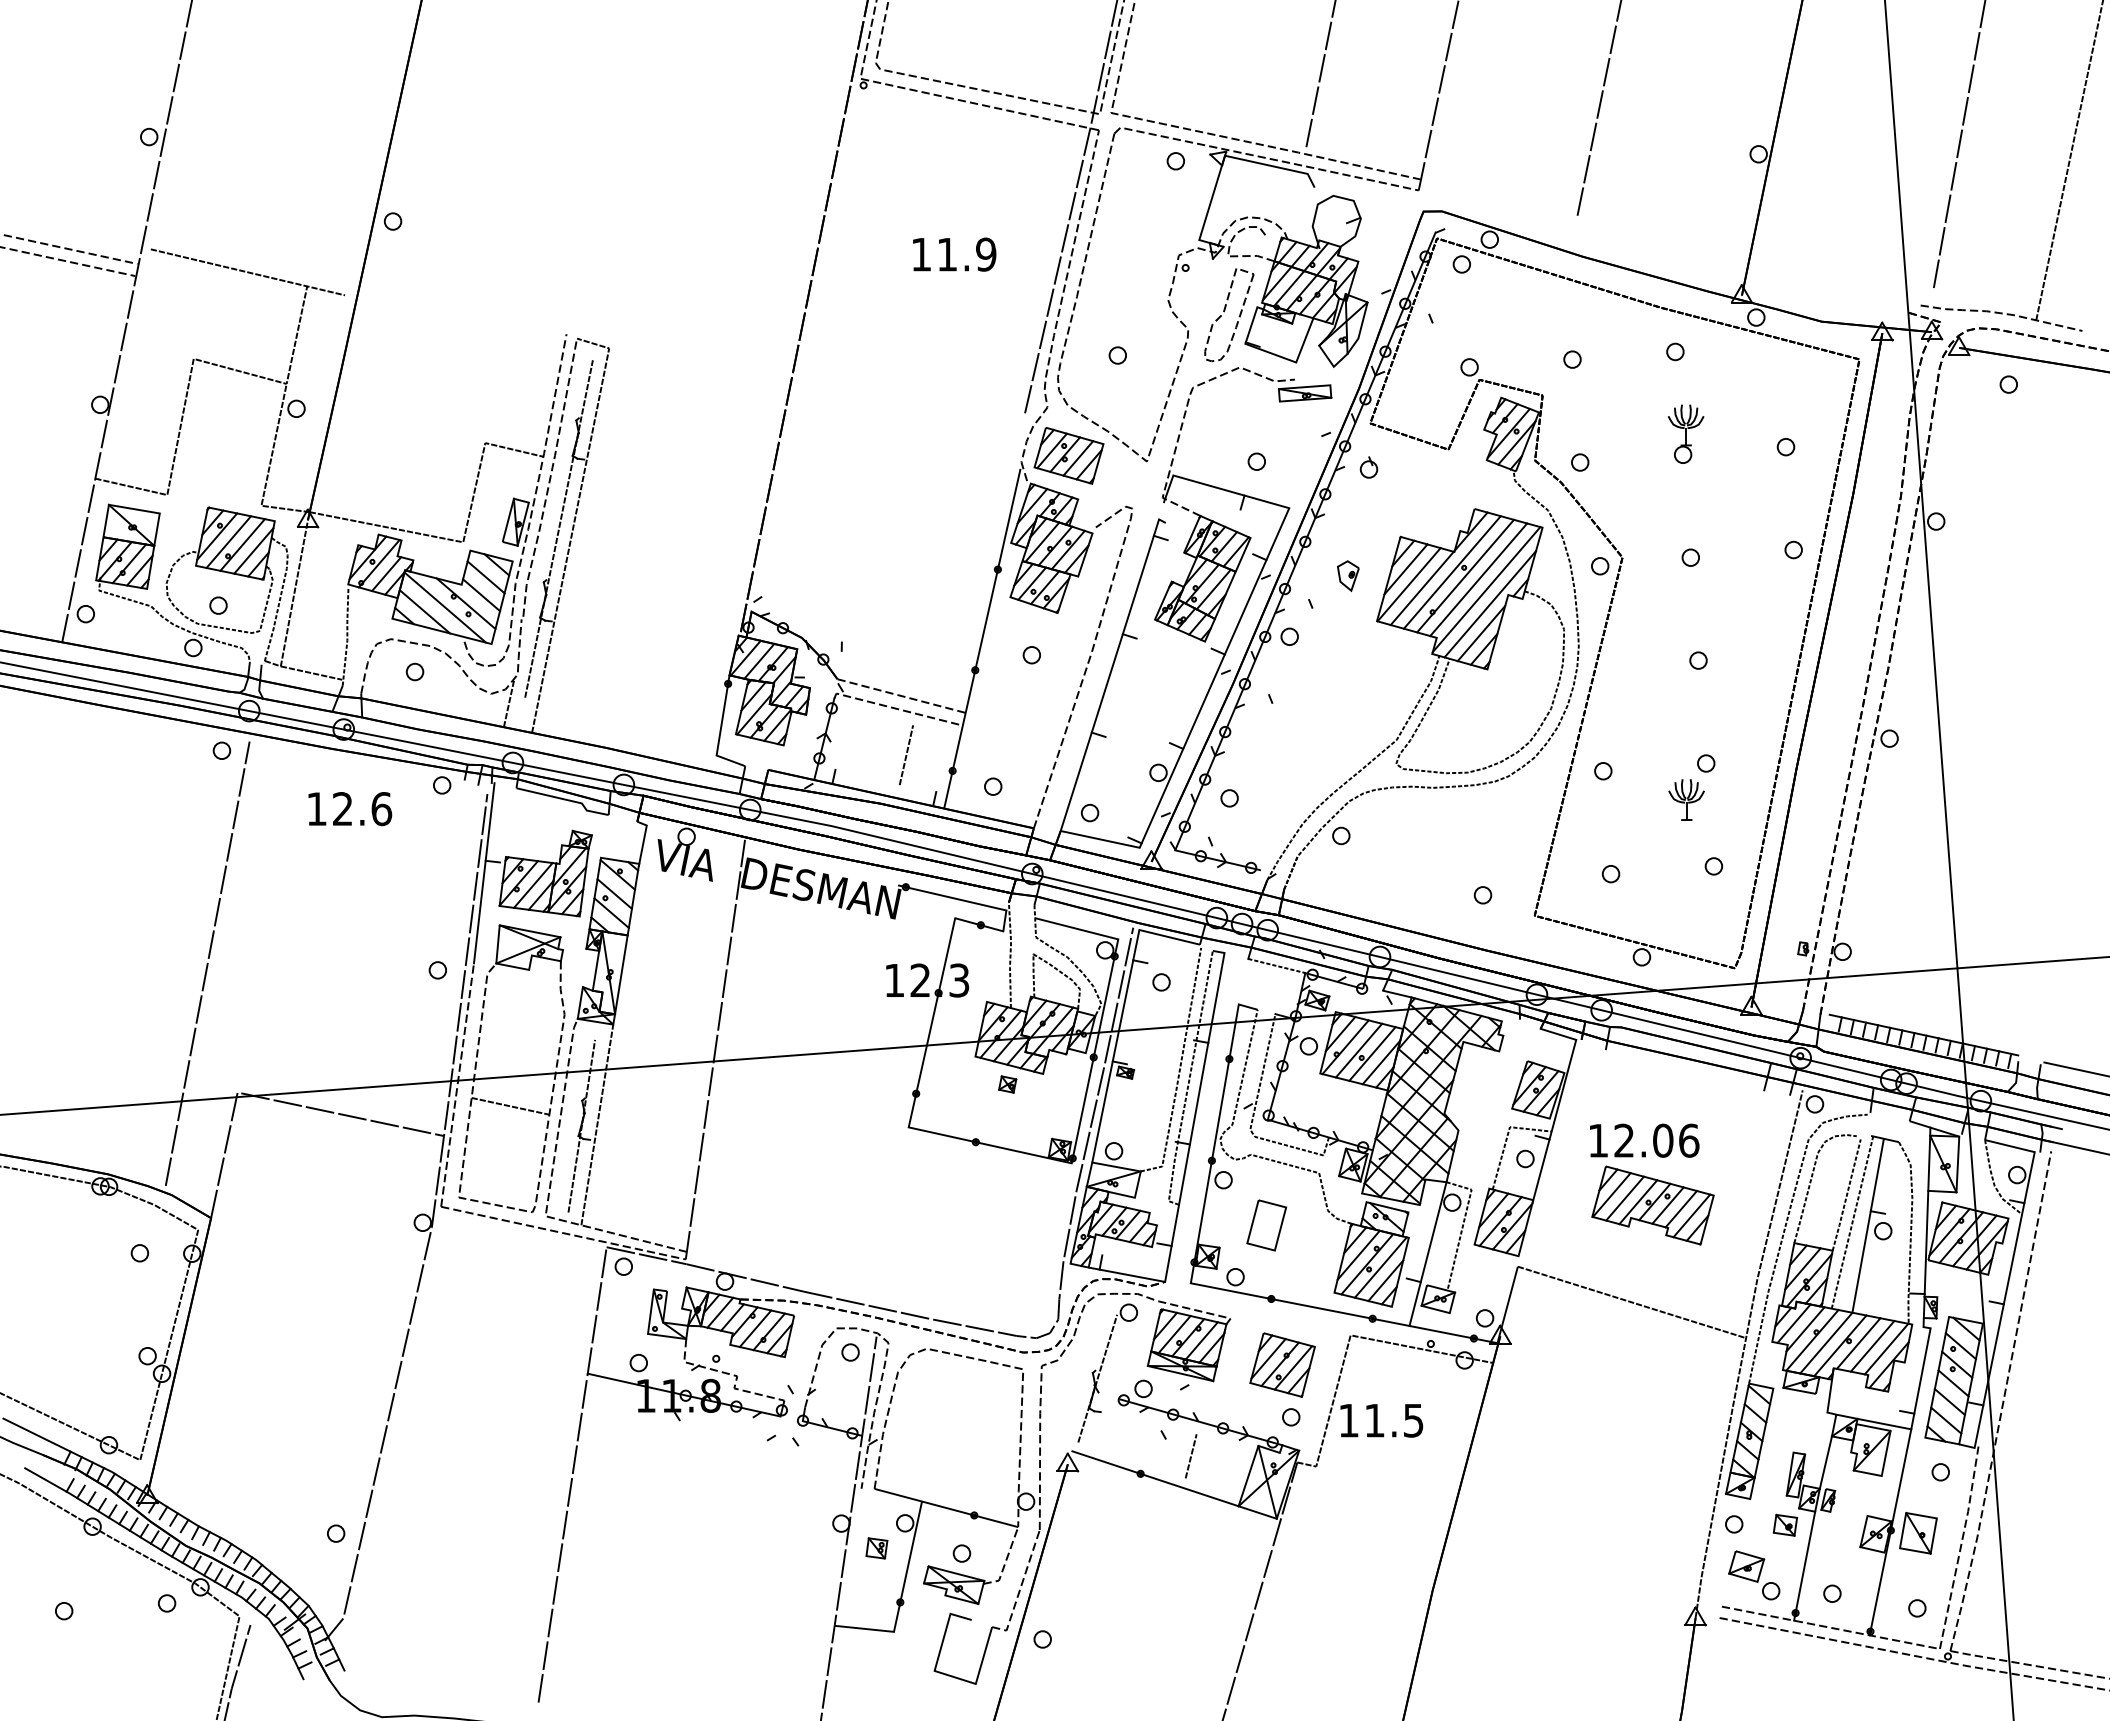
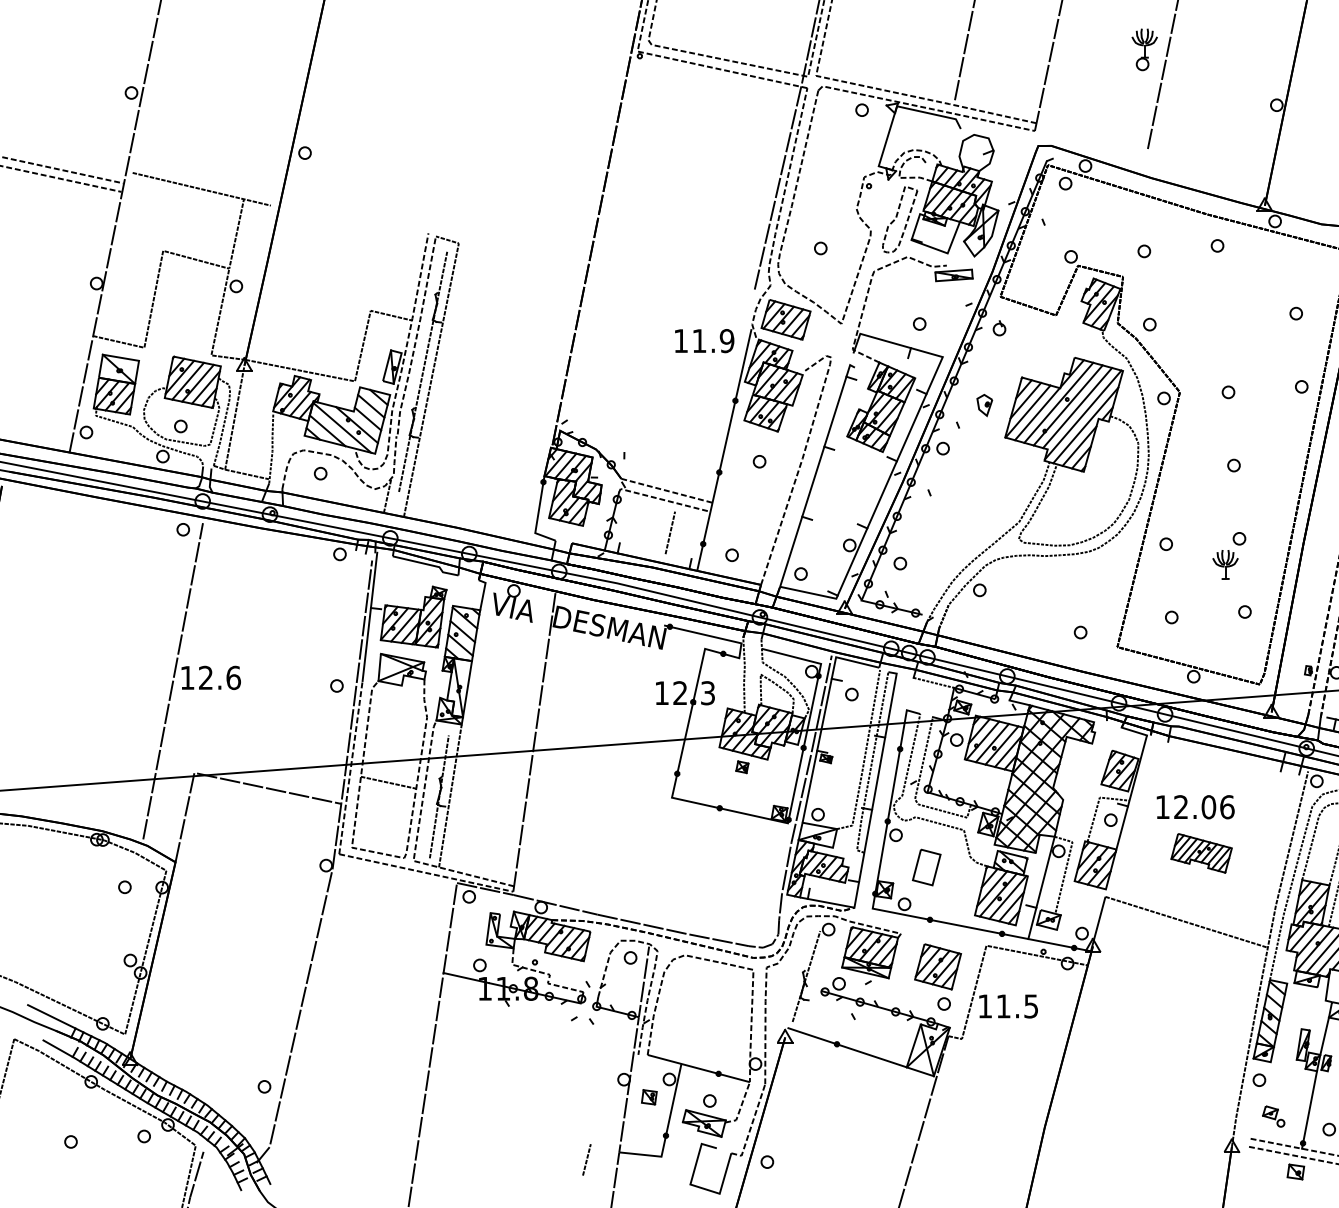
text: (954, 254) -> (704, 340), moved
part: (1685, 433) -> (1144, 49), moved
text: (350, 809) -> (211, 678), moved
part: (1652, 1205) -> (1201, 853), size x0.7
line: (1191, 1456) -> (587, 1160), moved
part: (1785, 1524) -> (1295, 1171), moved
part: (1754, 1575) -> (1273, 1116), size x0.6

